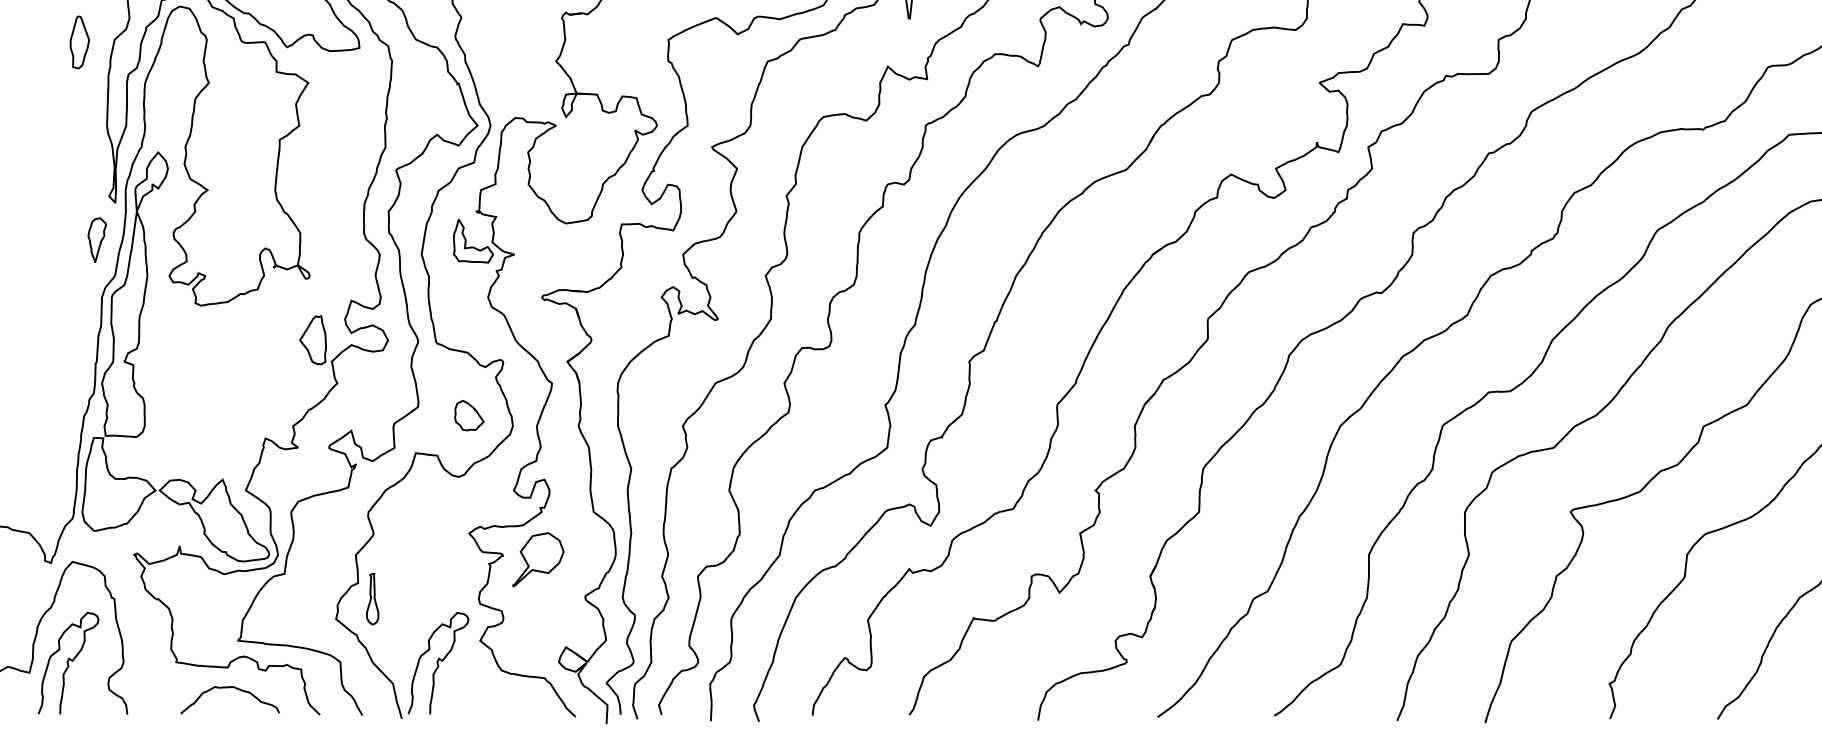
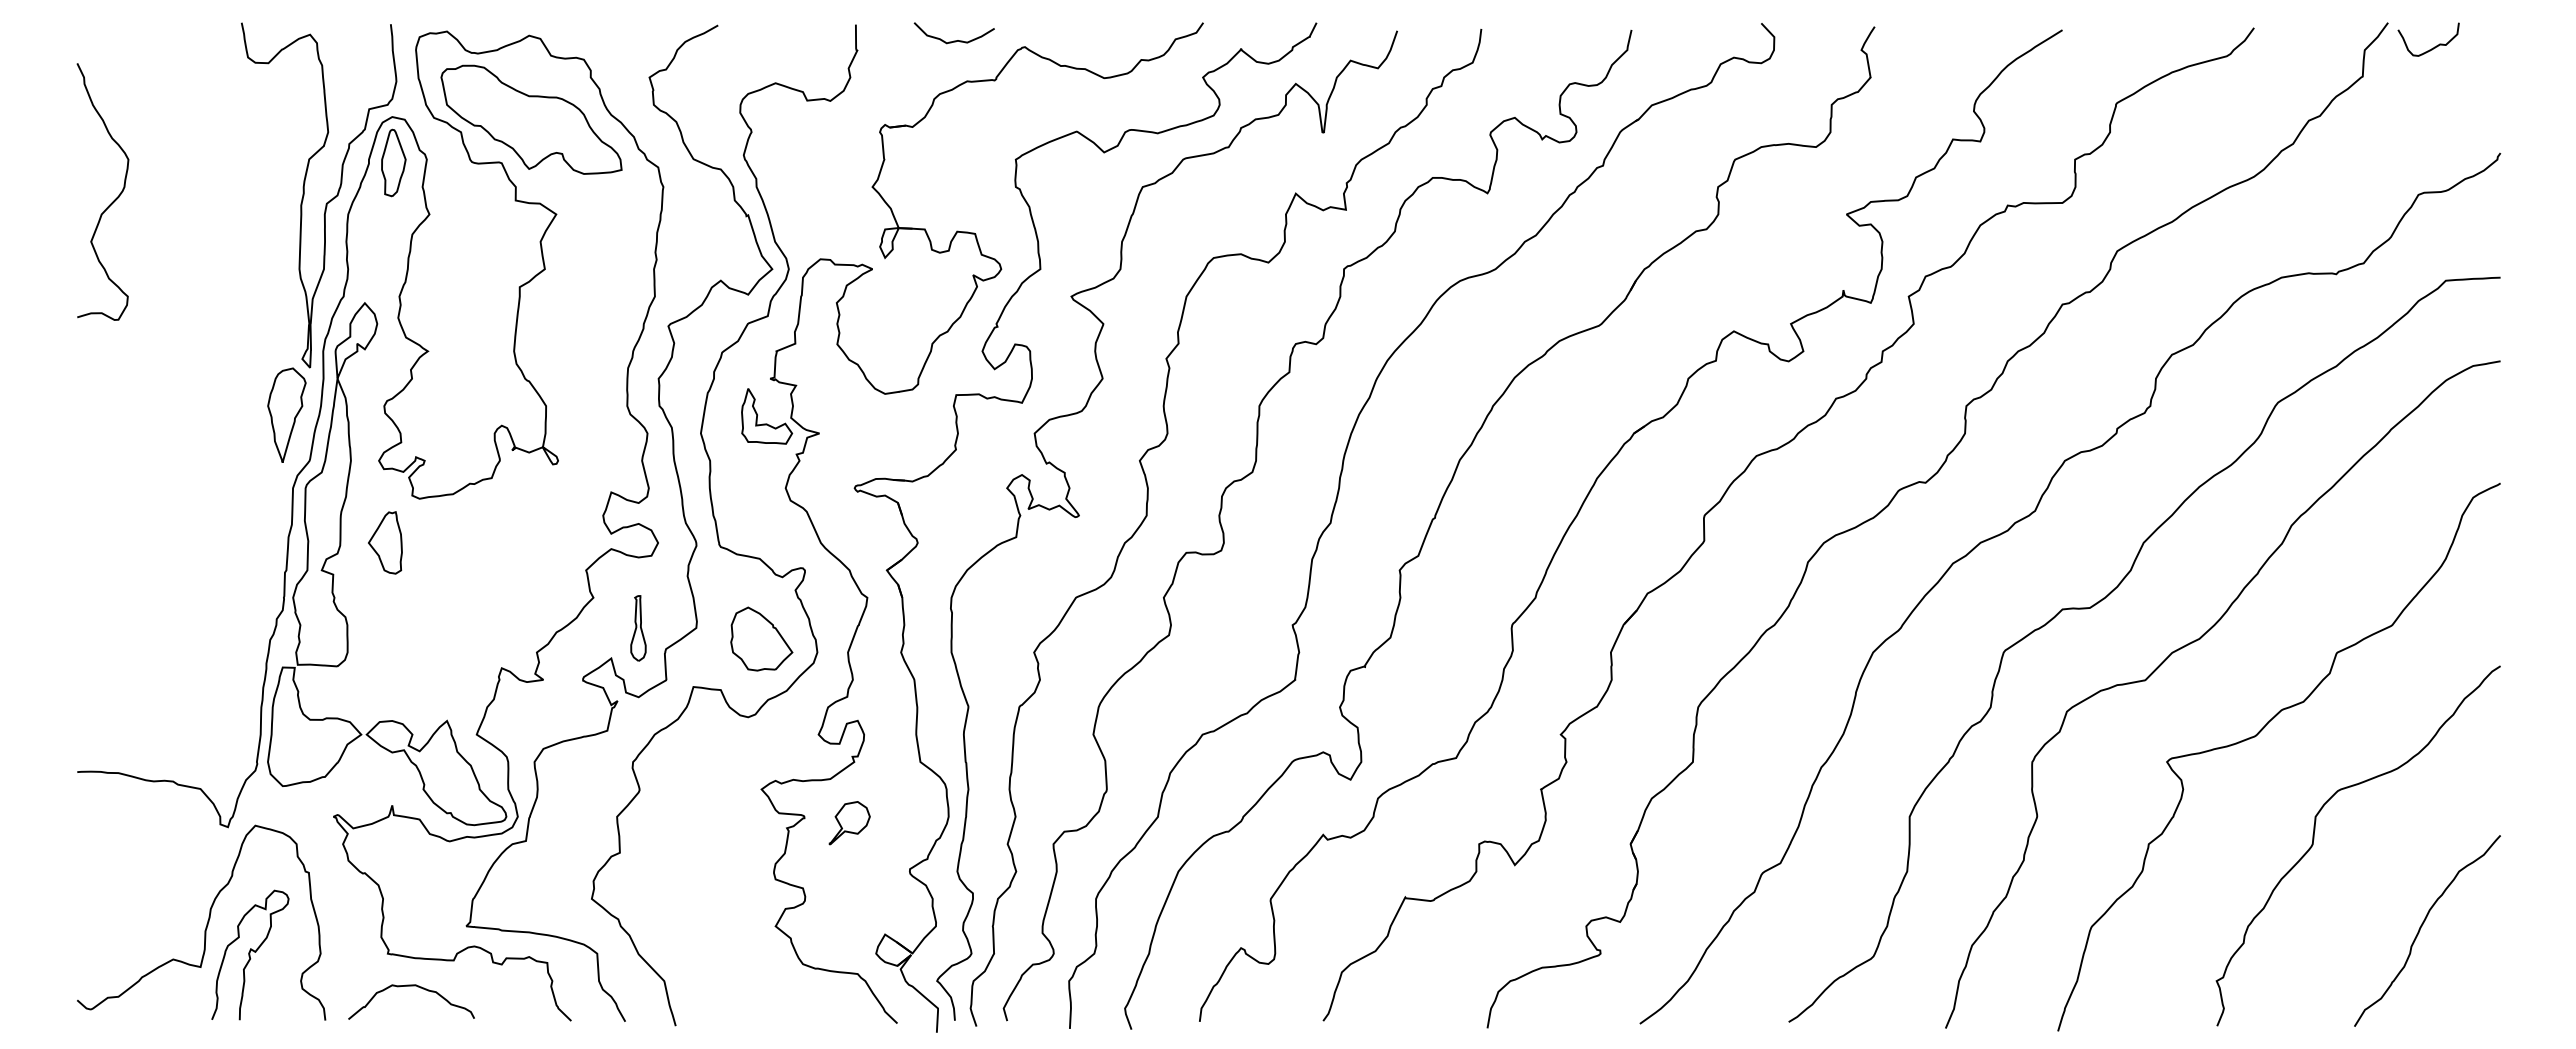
part: (79, 42) -> (393, 162), moved
part: (96, 239) -> (286, 414), size x1.67
part: (313, 339) -> (385, 542), moved
part: (469, 415) -> (761, 638), size x1.67
part: (538, 560) -> (849, 823), size x0.62
part: (372, 599) -> (638, 628), moved
curve: (438, 662) -> (722, 954), removed
curve: (230, 687) -> (411, 986), moved

